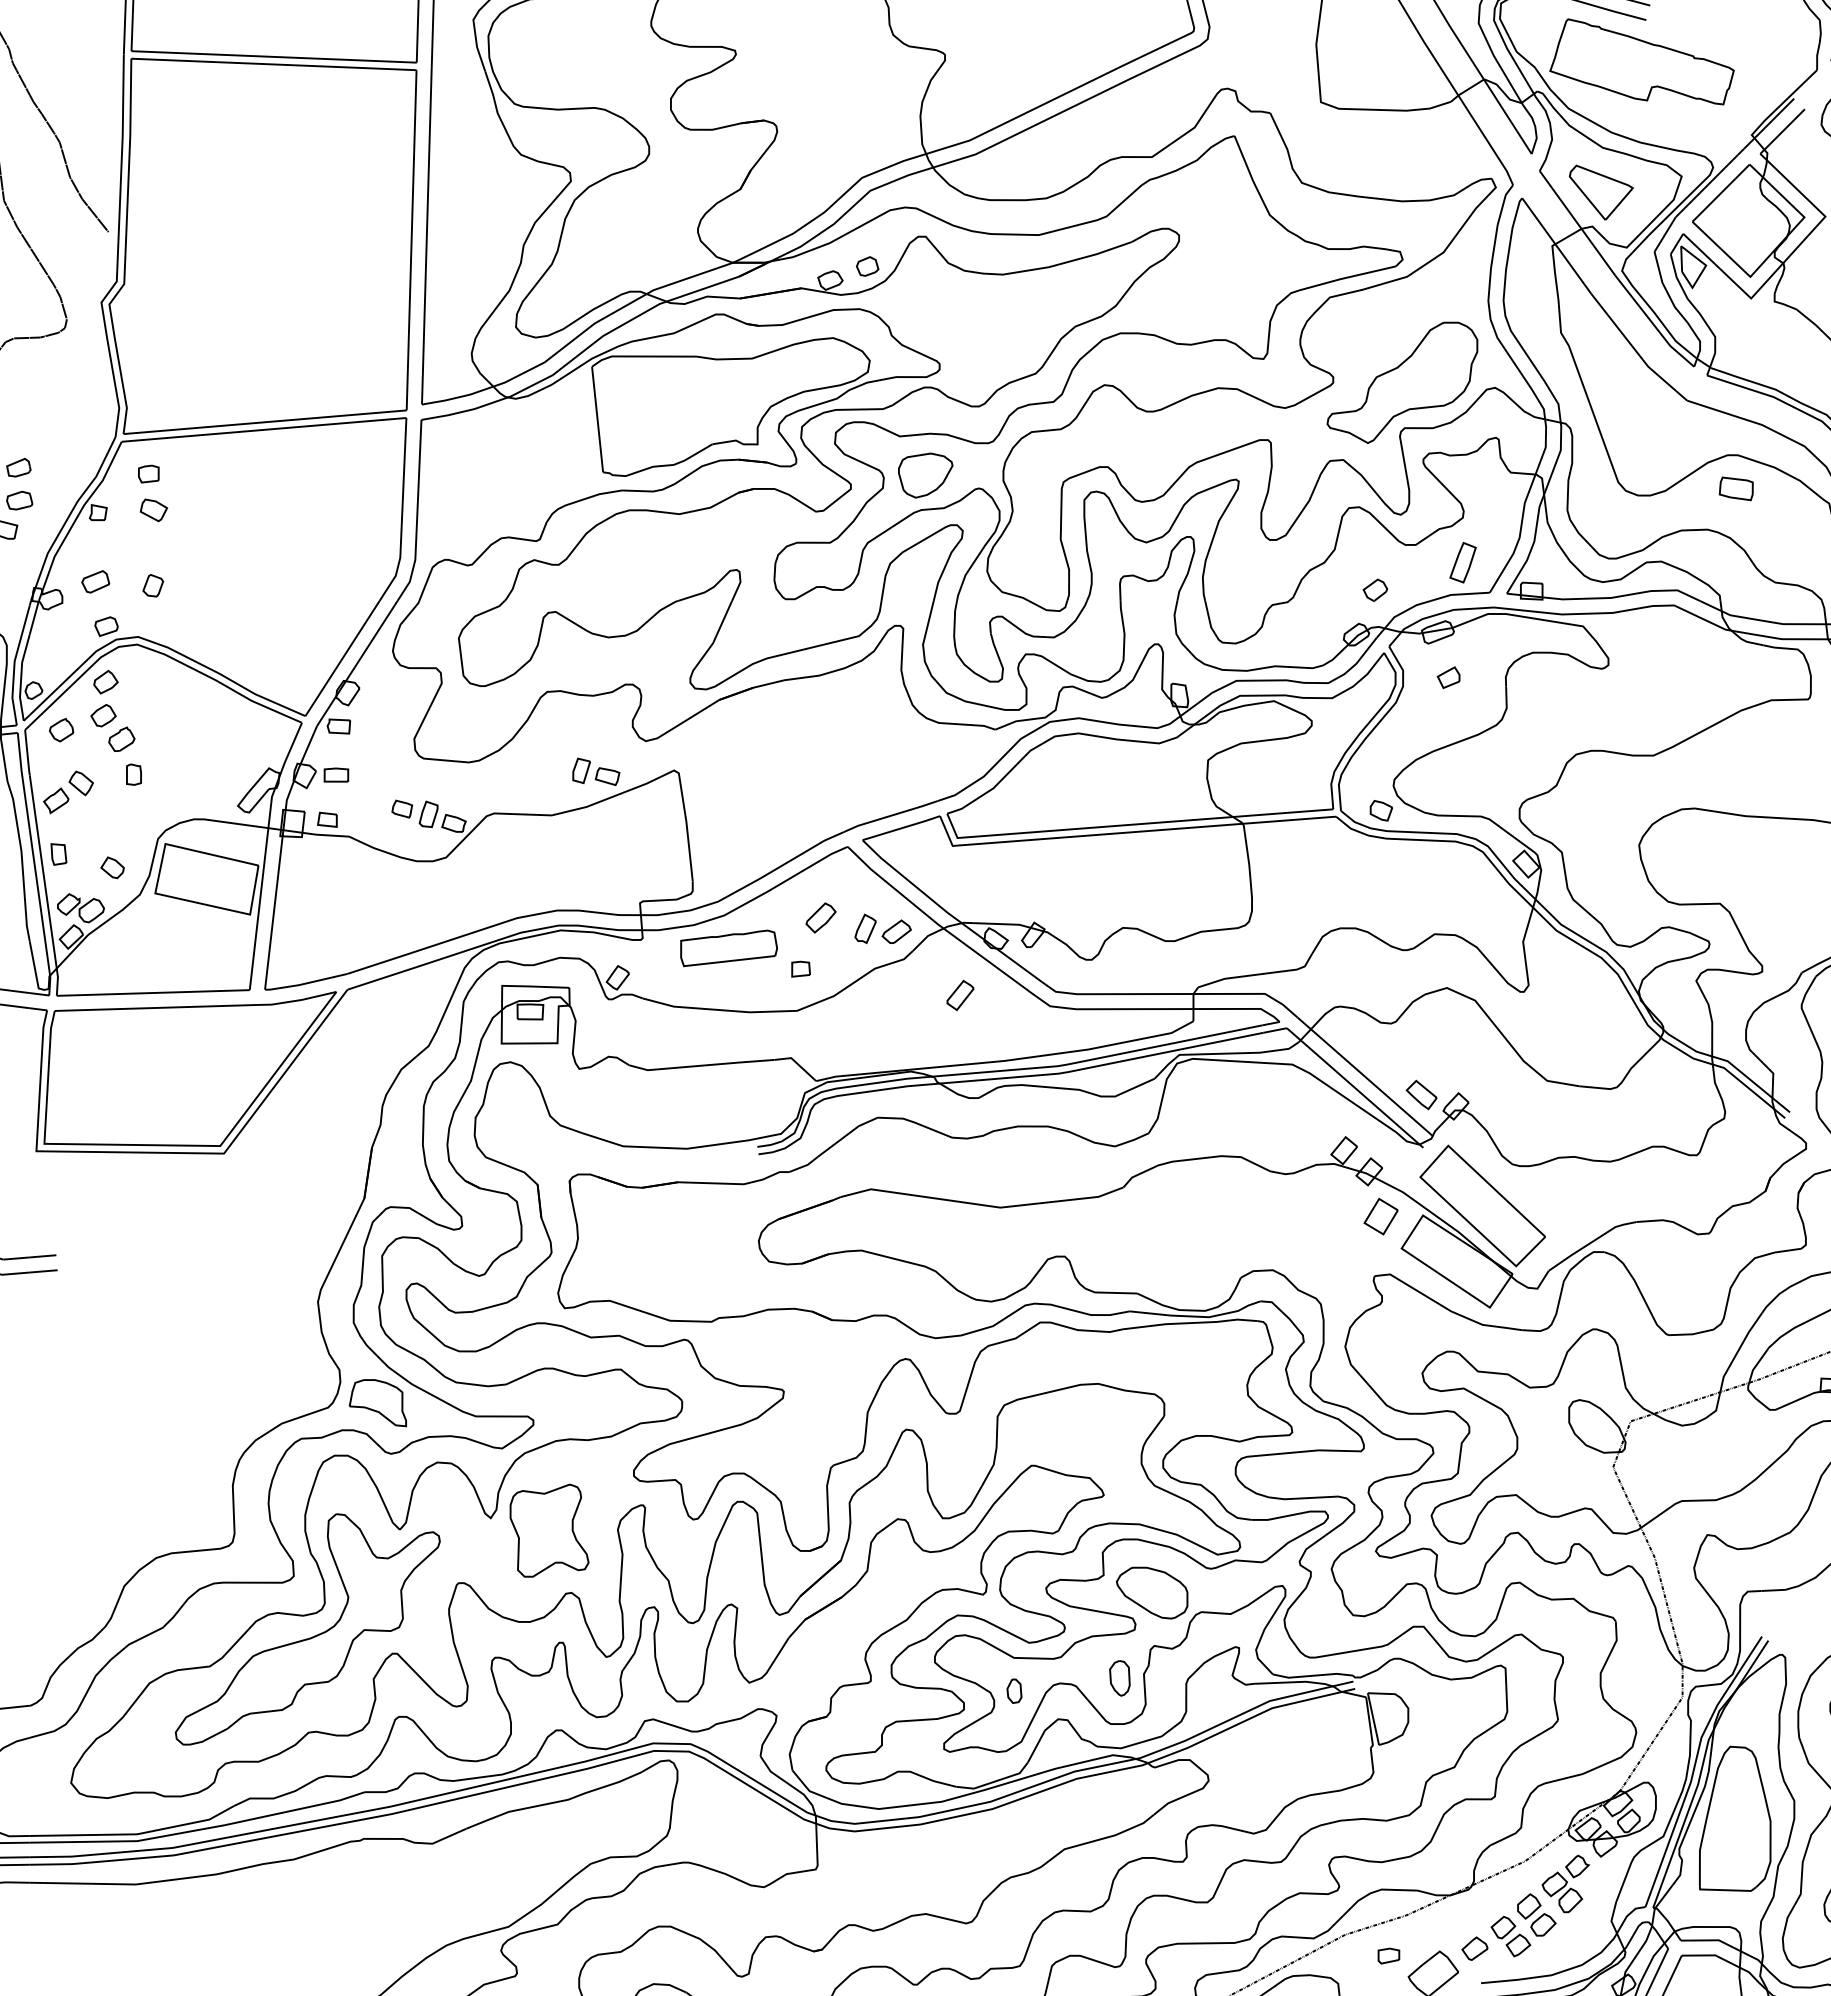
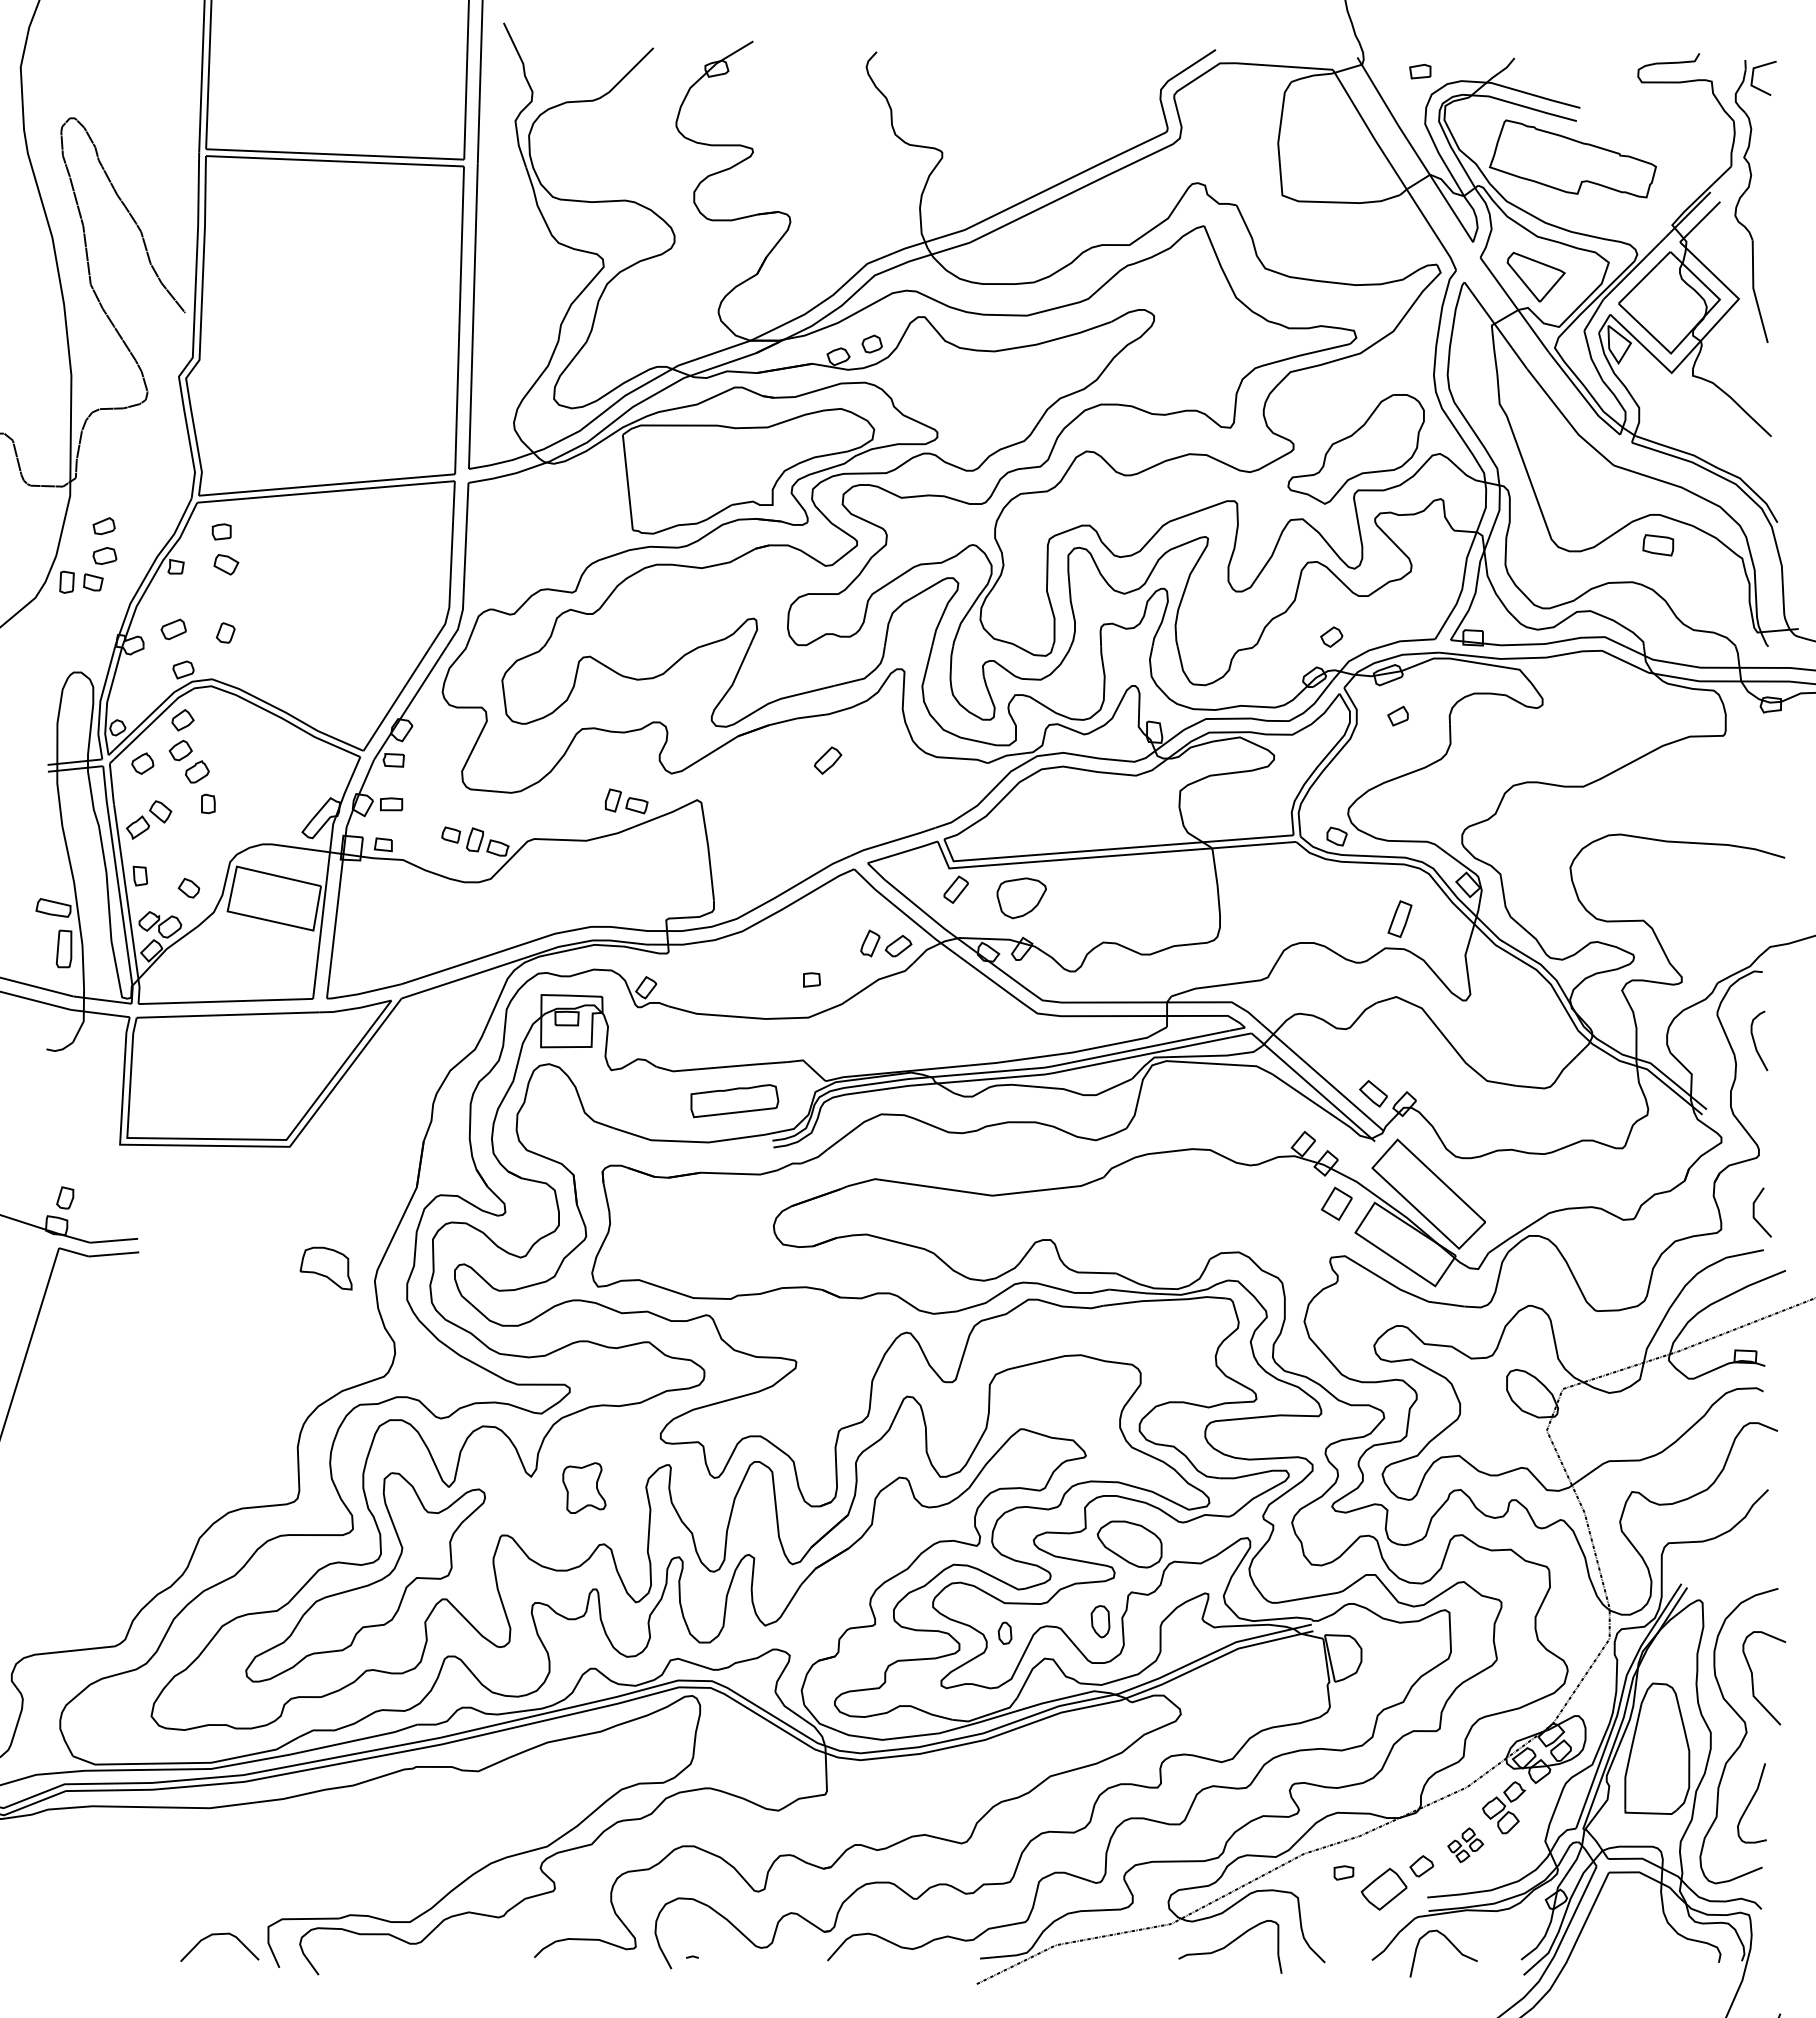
part: (925, 475) -> (1021, 898), moved
part: (1462, 562) -> (1399, 918), moved
part: (821, 917) -> (828, 760), moved
part: (728, 948) -> (734, 1101), moved
part: (959, 995) -> (955, 889), moved
part: (377, 1402) -> (325, 1268), moved
part: (549, 1530) -> (584, 1487), size x0.6
part: (1523, 1925) -> (1465, 1845), size x0.6

